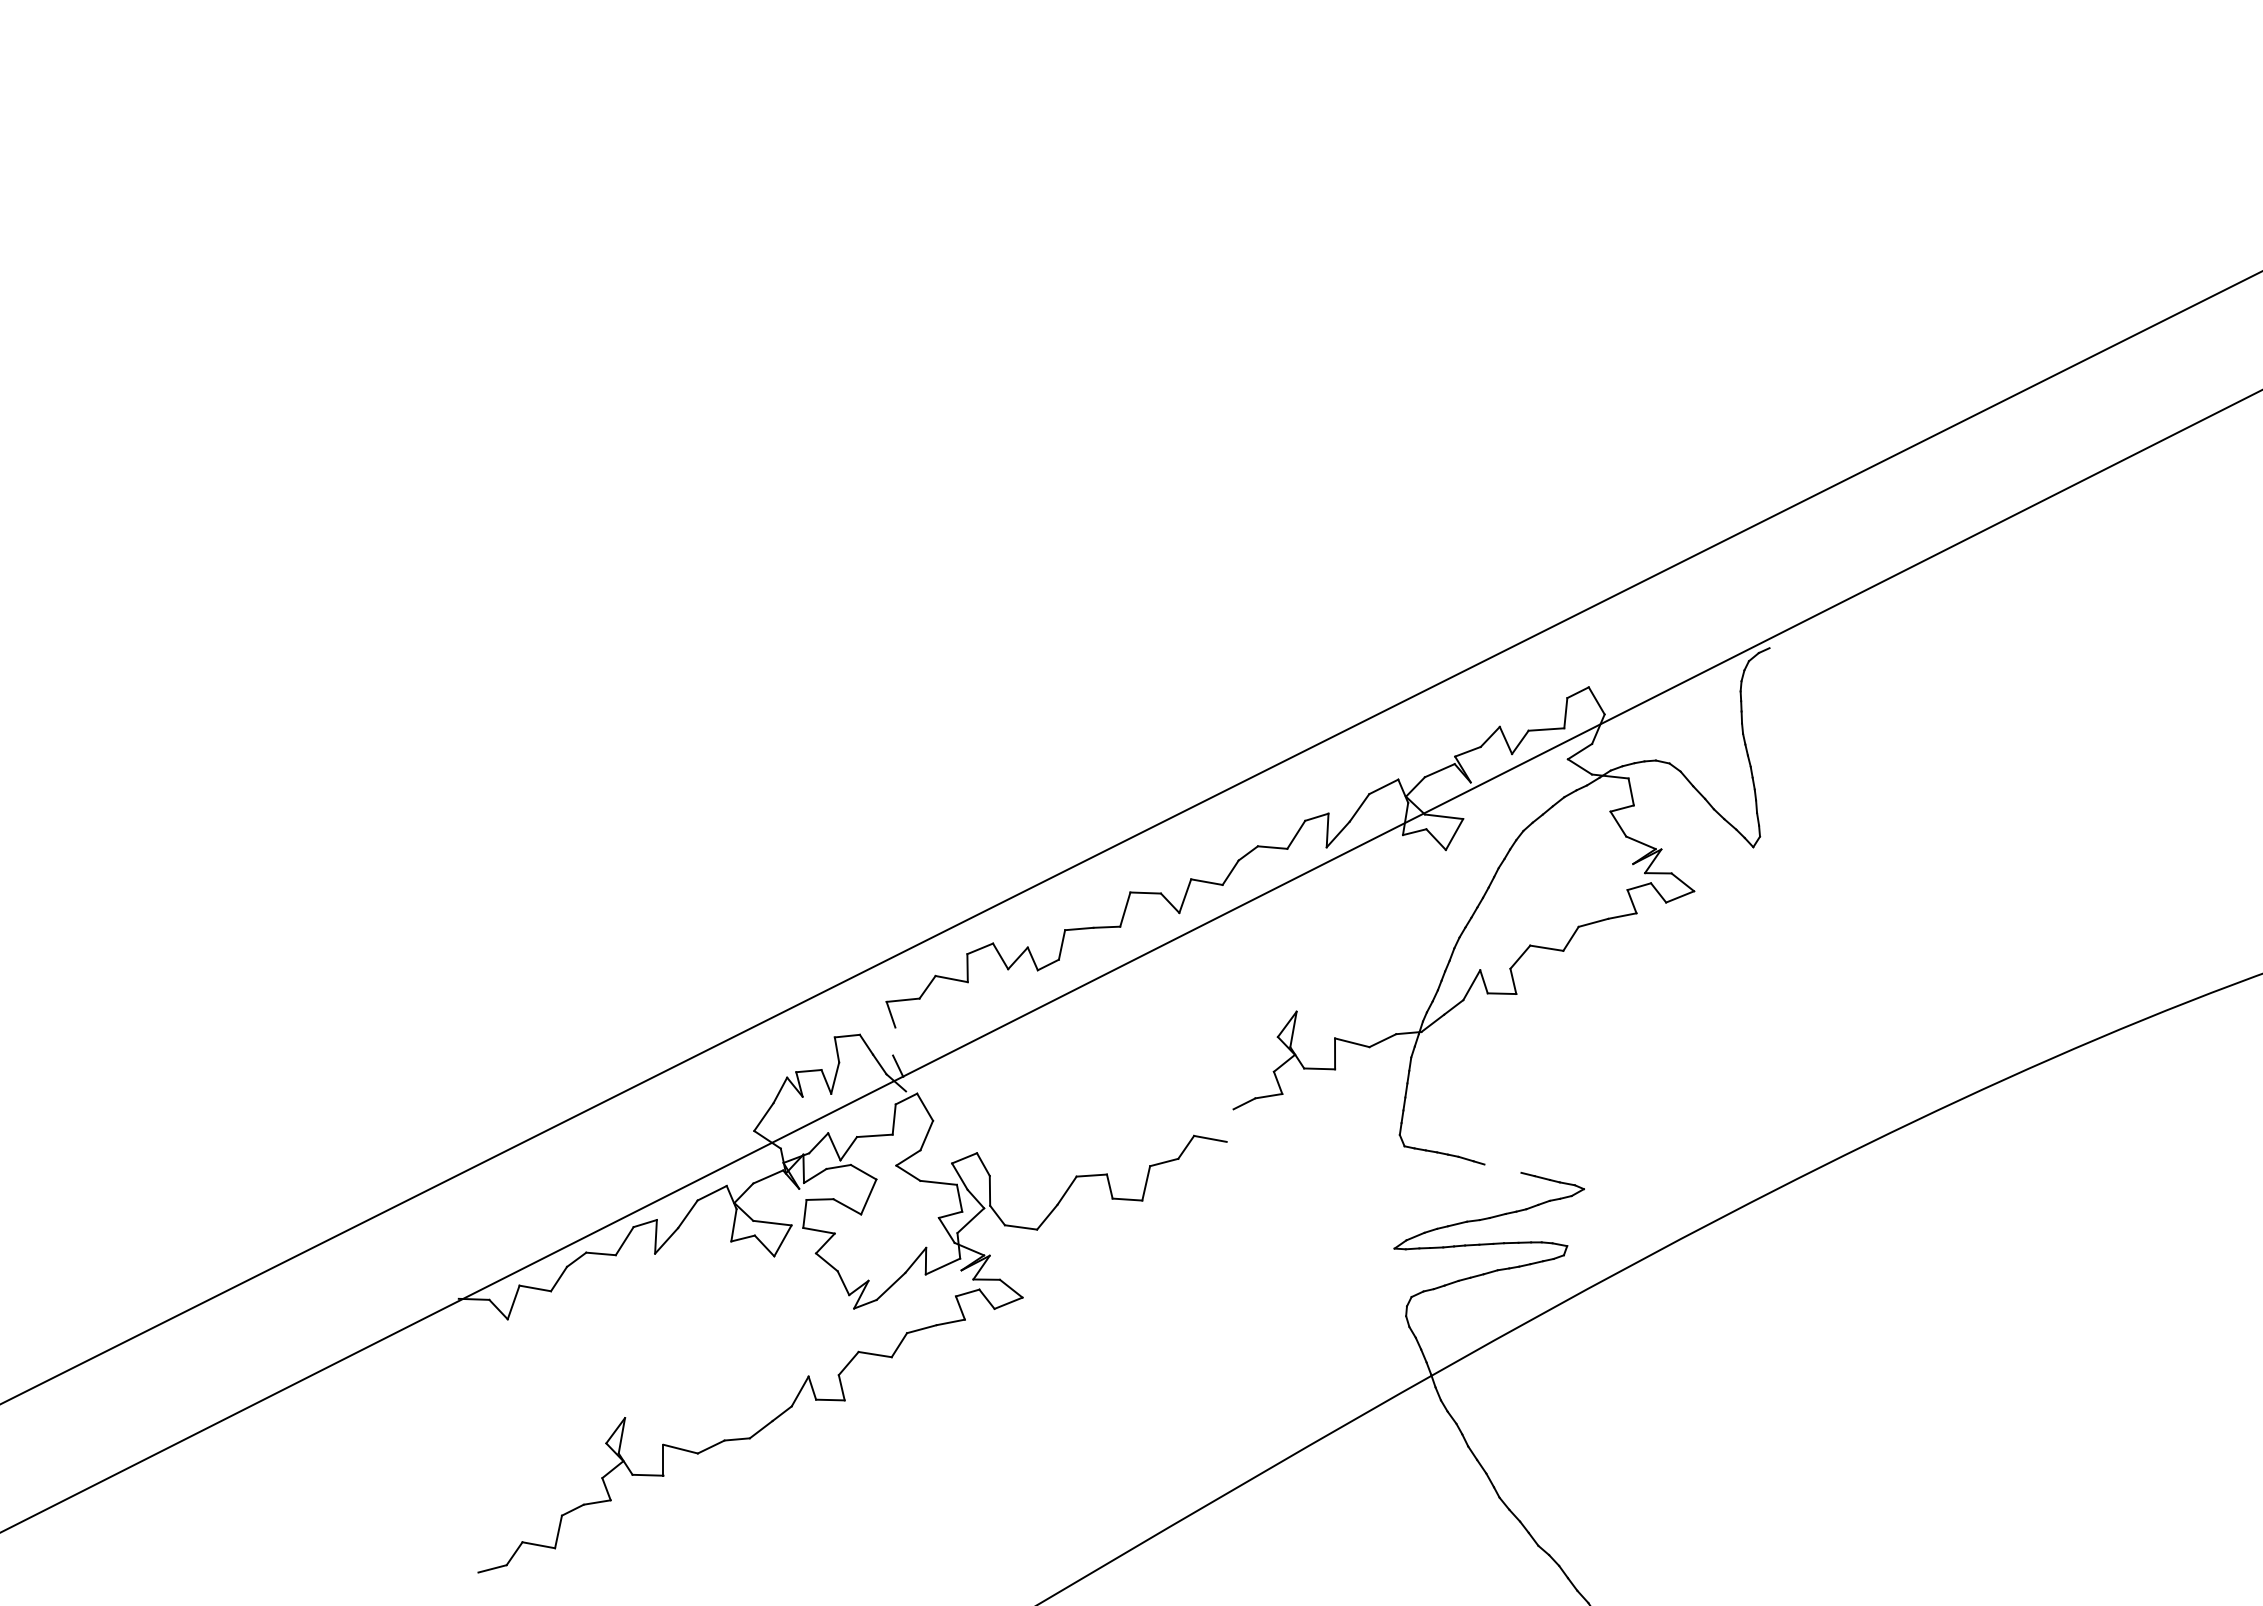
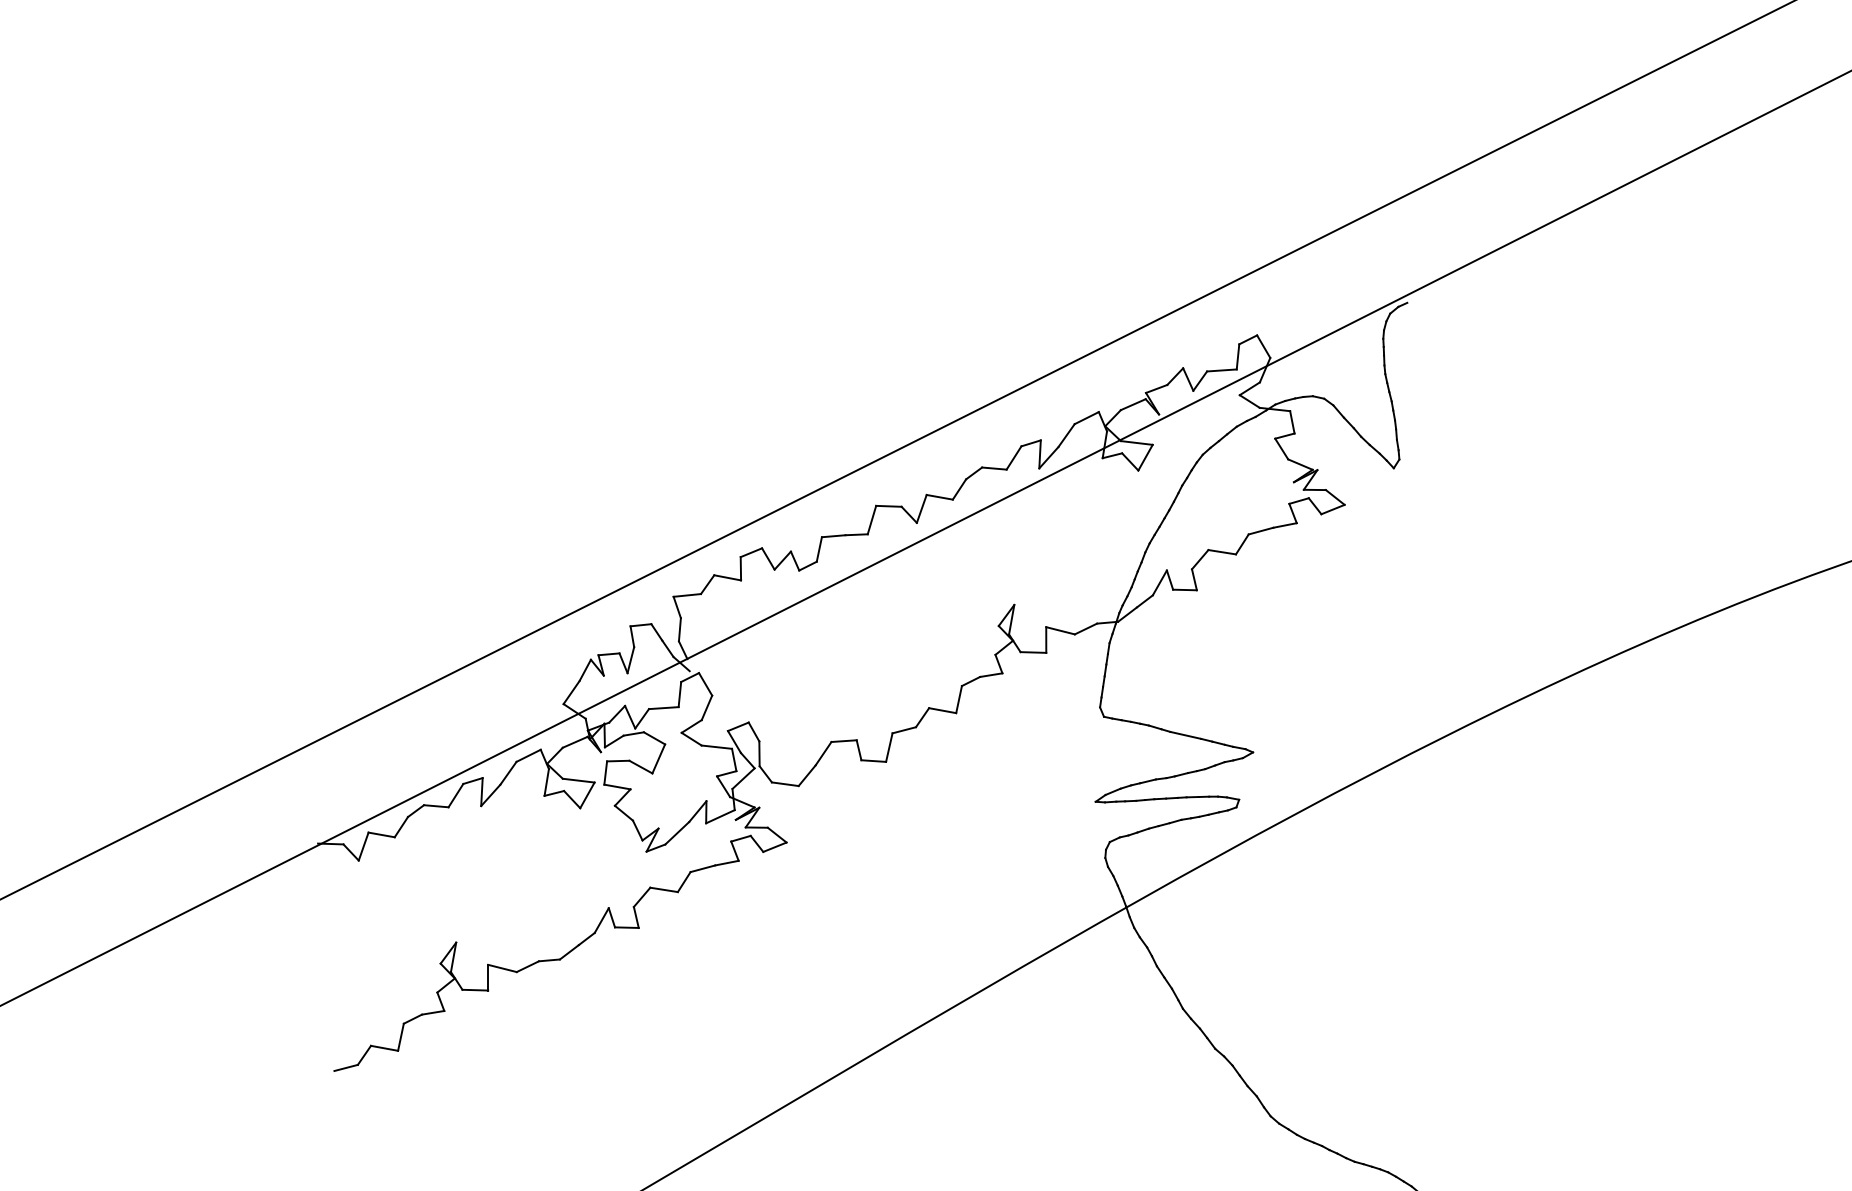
line: (894, 1041) -> (680, 629), added
line: (1229, 1125) -> (958, 699), added
line: (1502, 1168) -> (1185, 735), added

